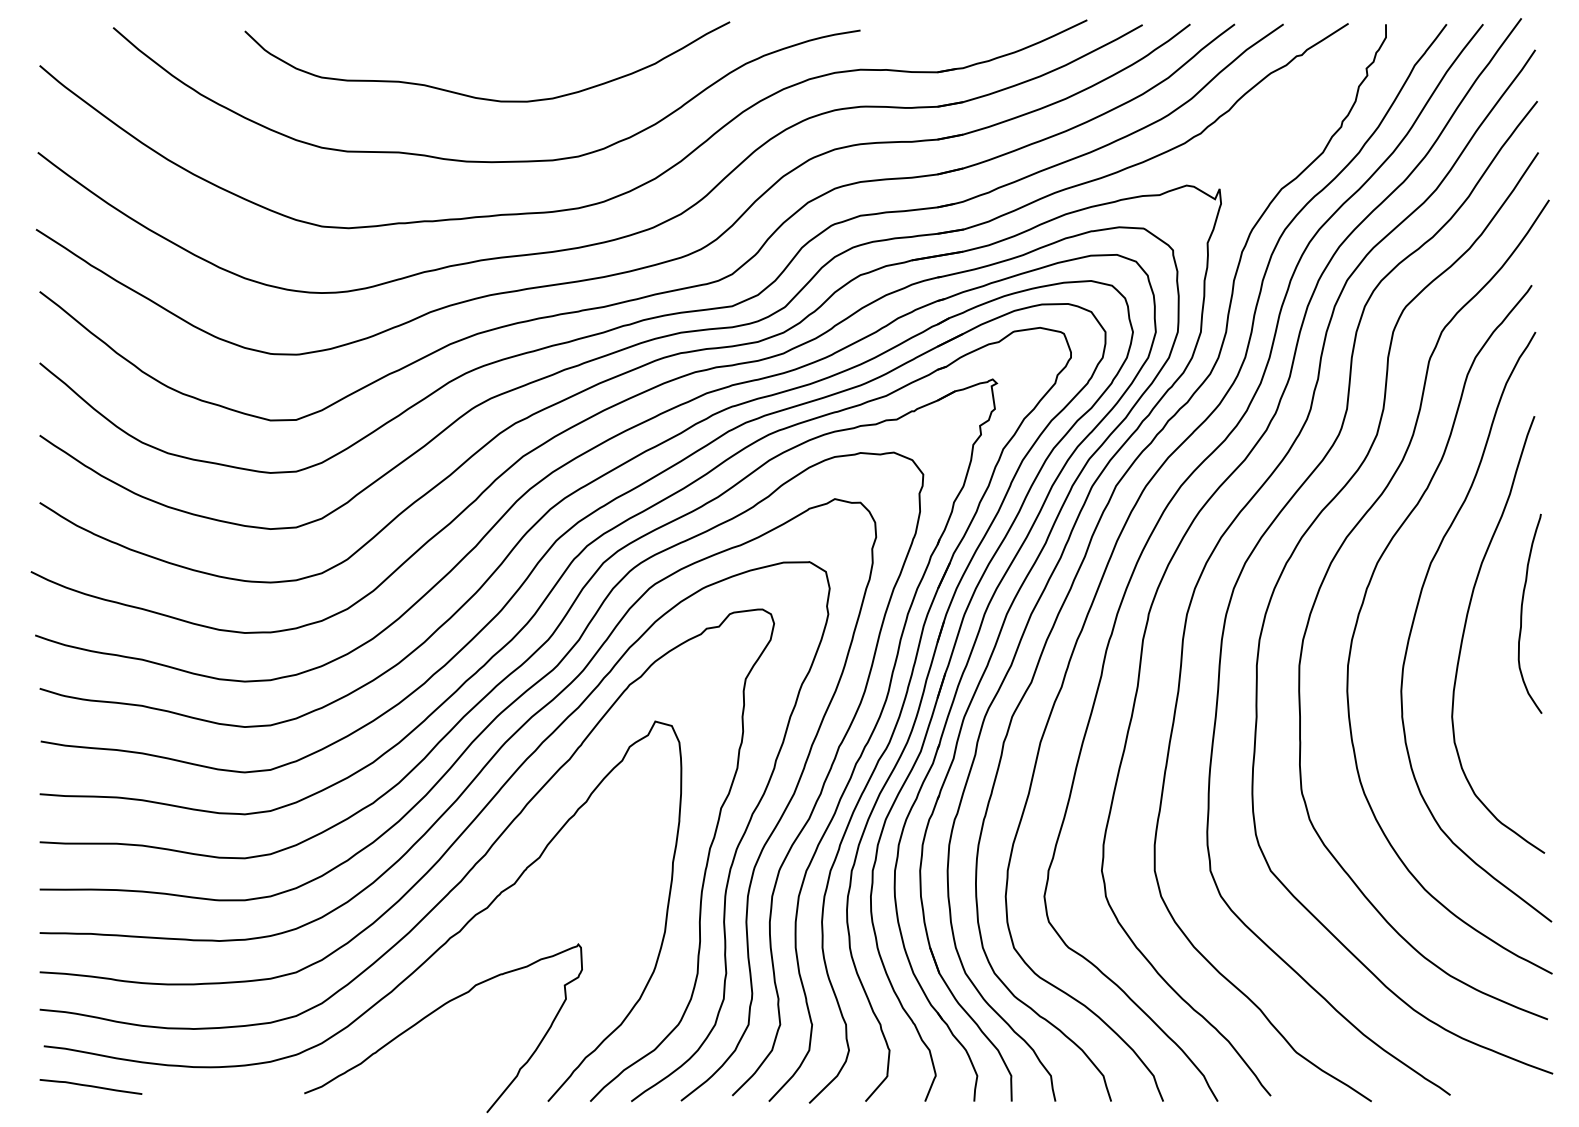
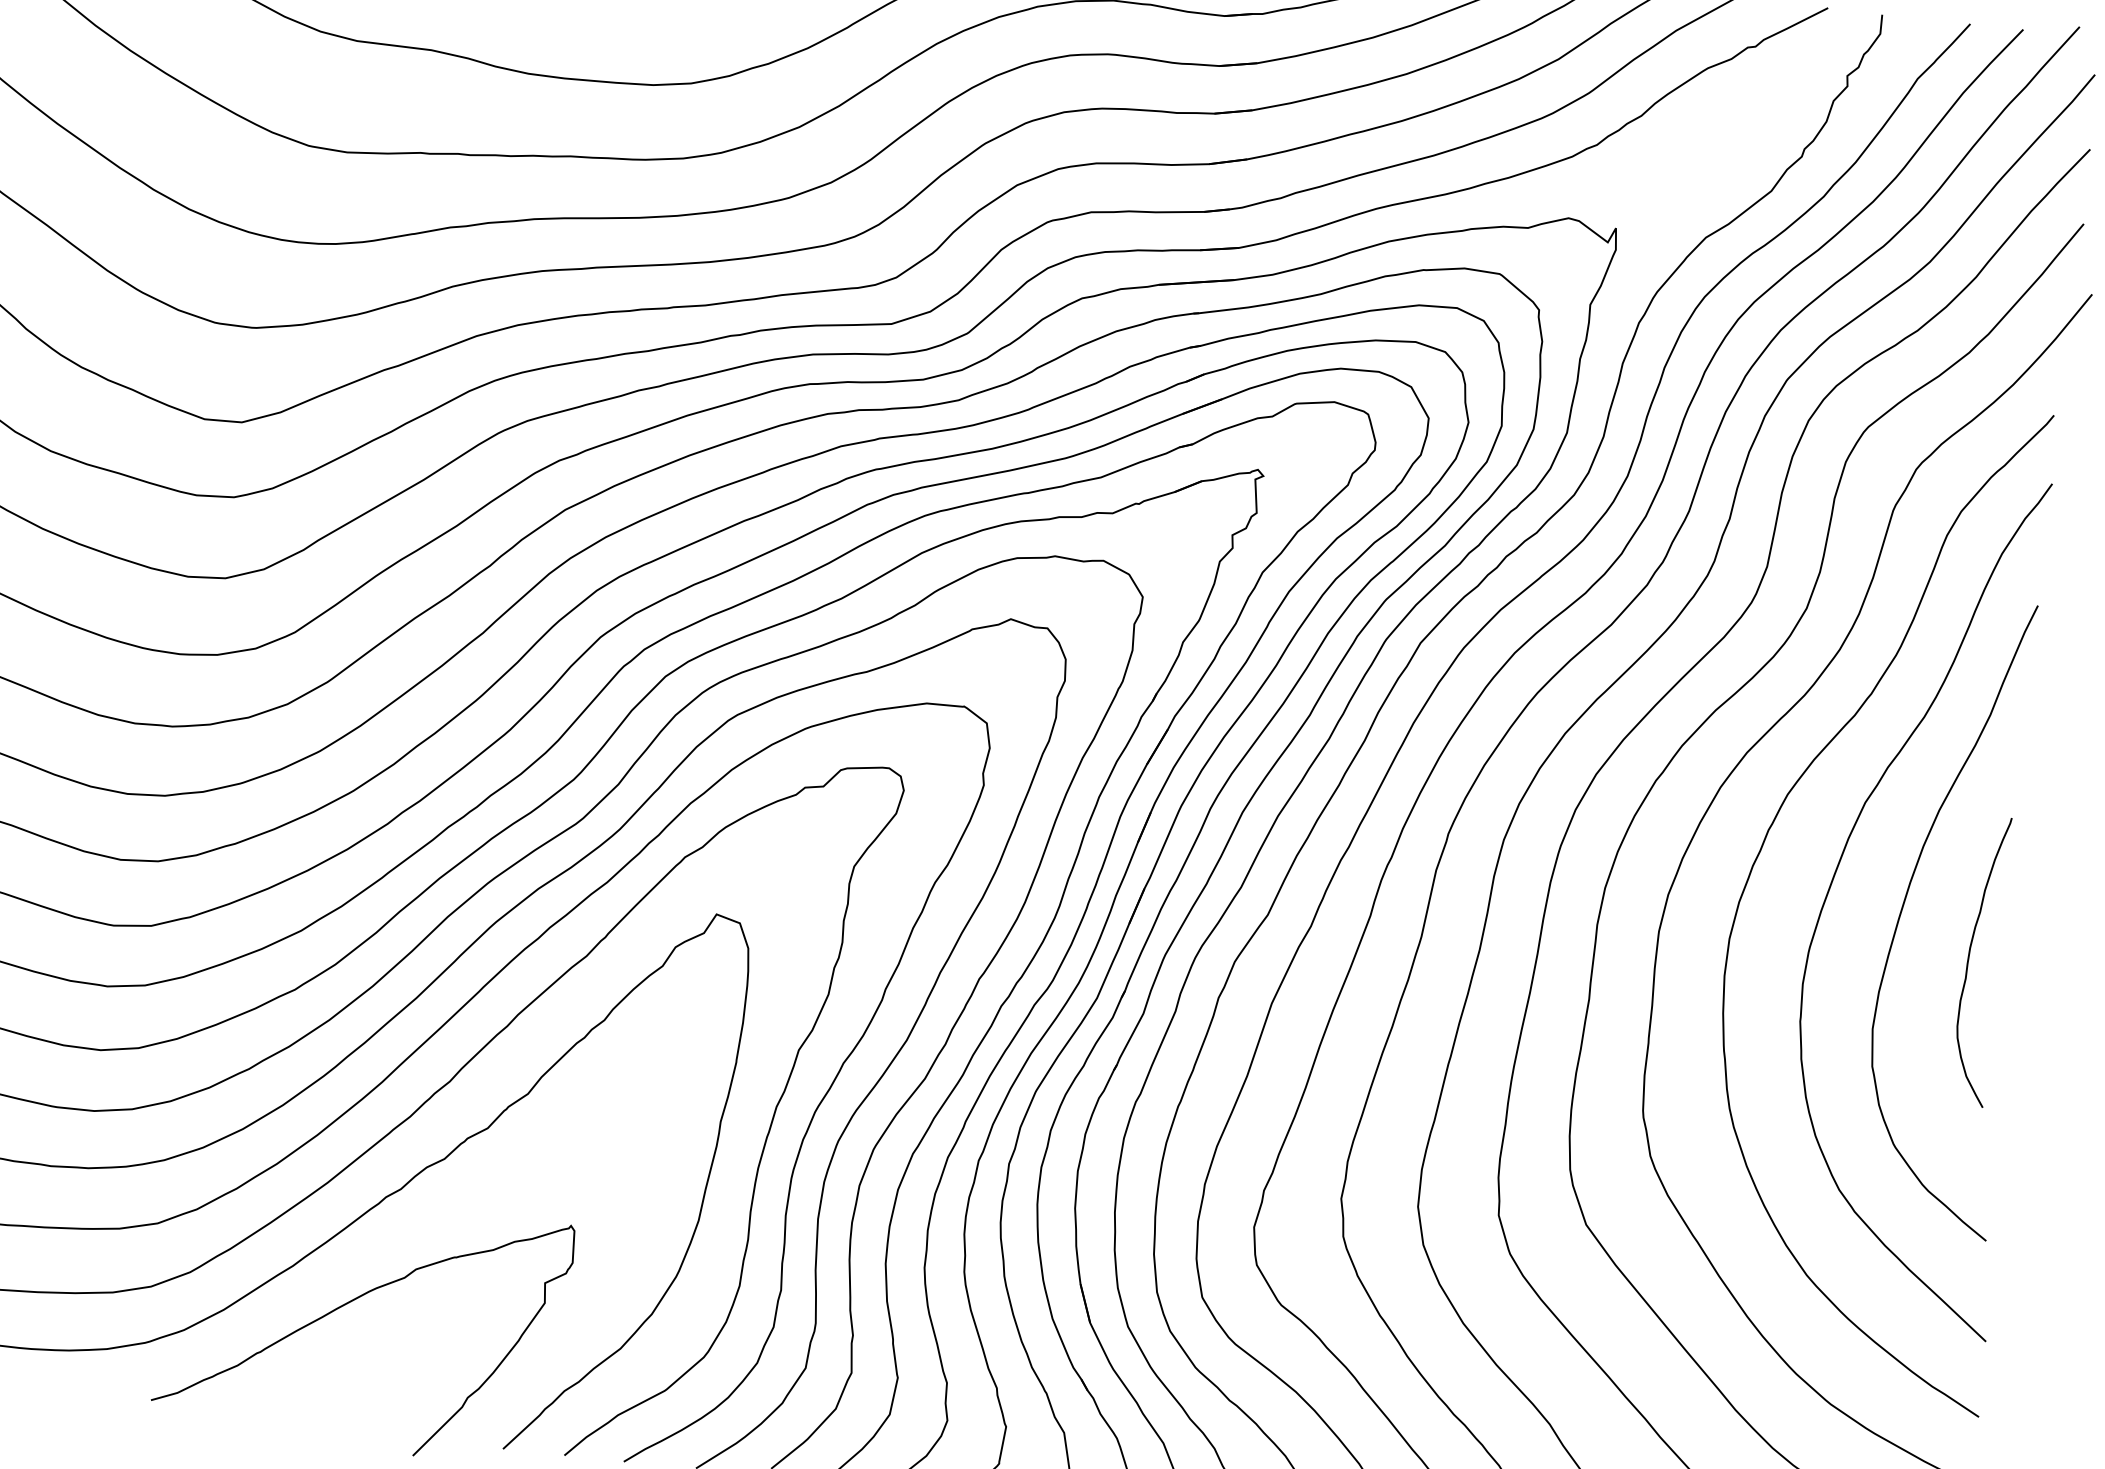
curve: (1522, 613) -> (1969, 959), moved

